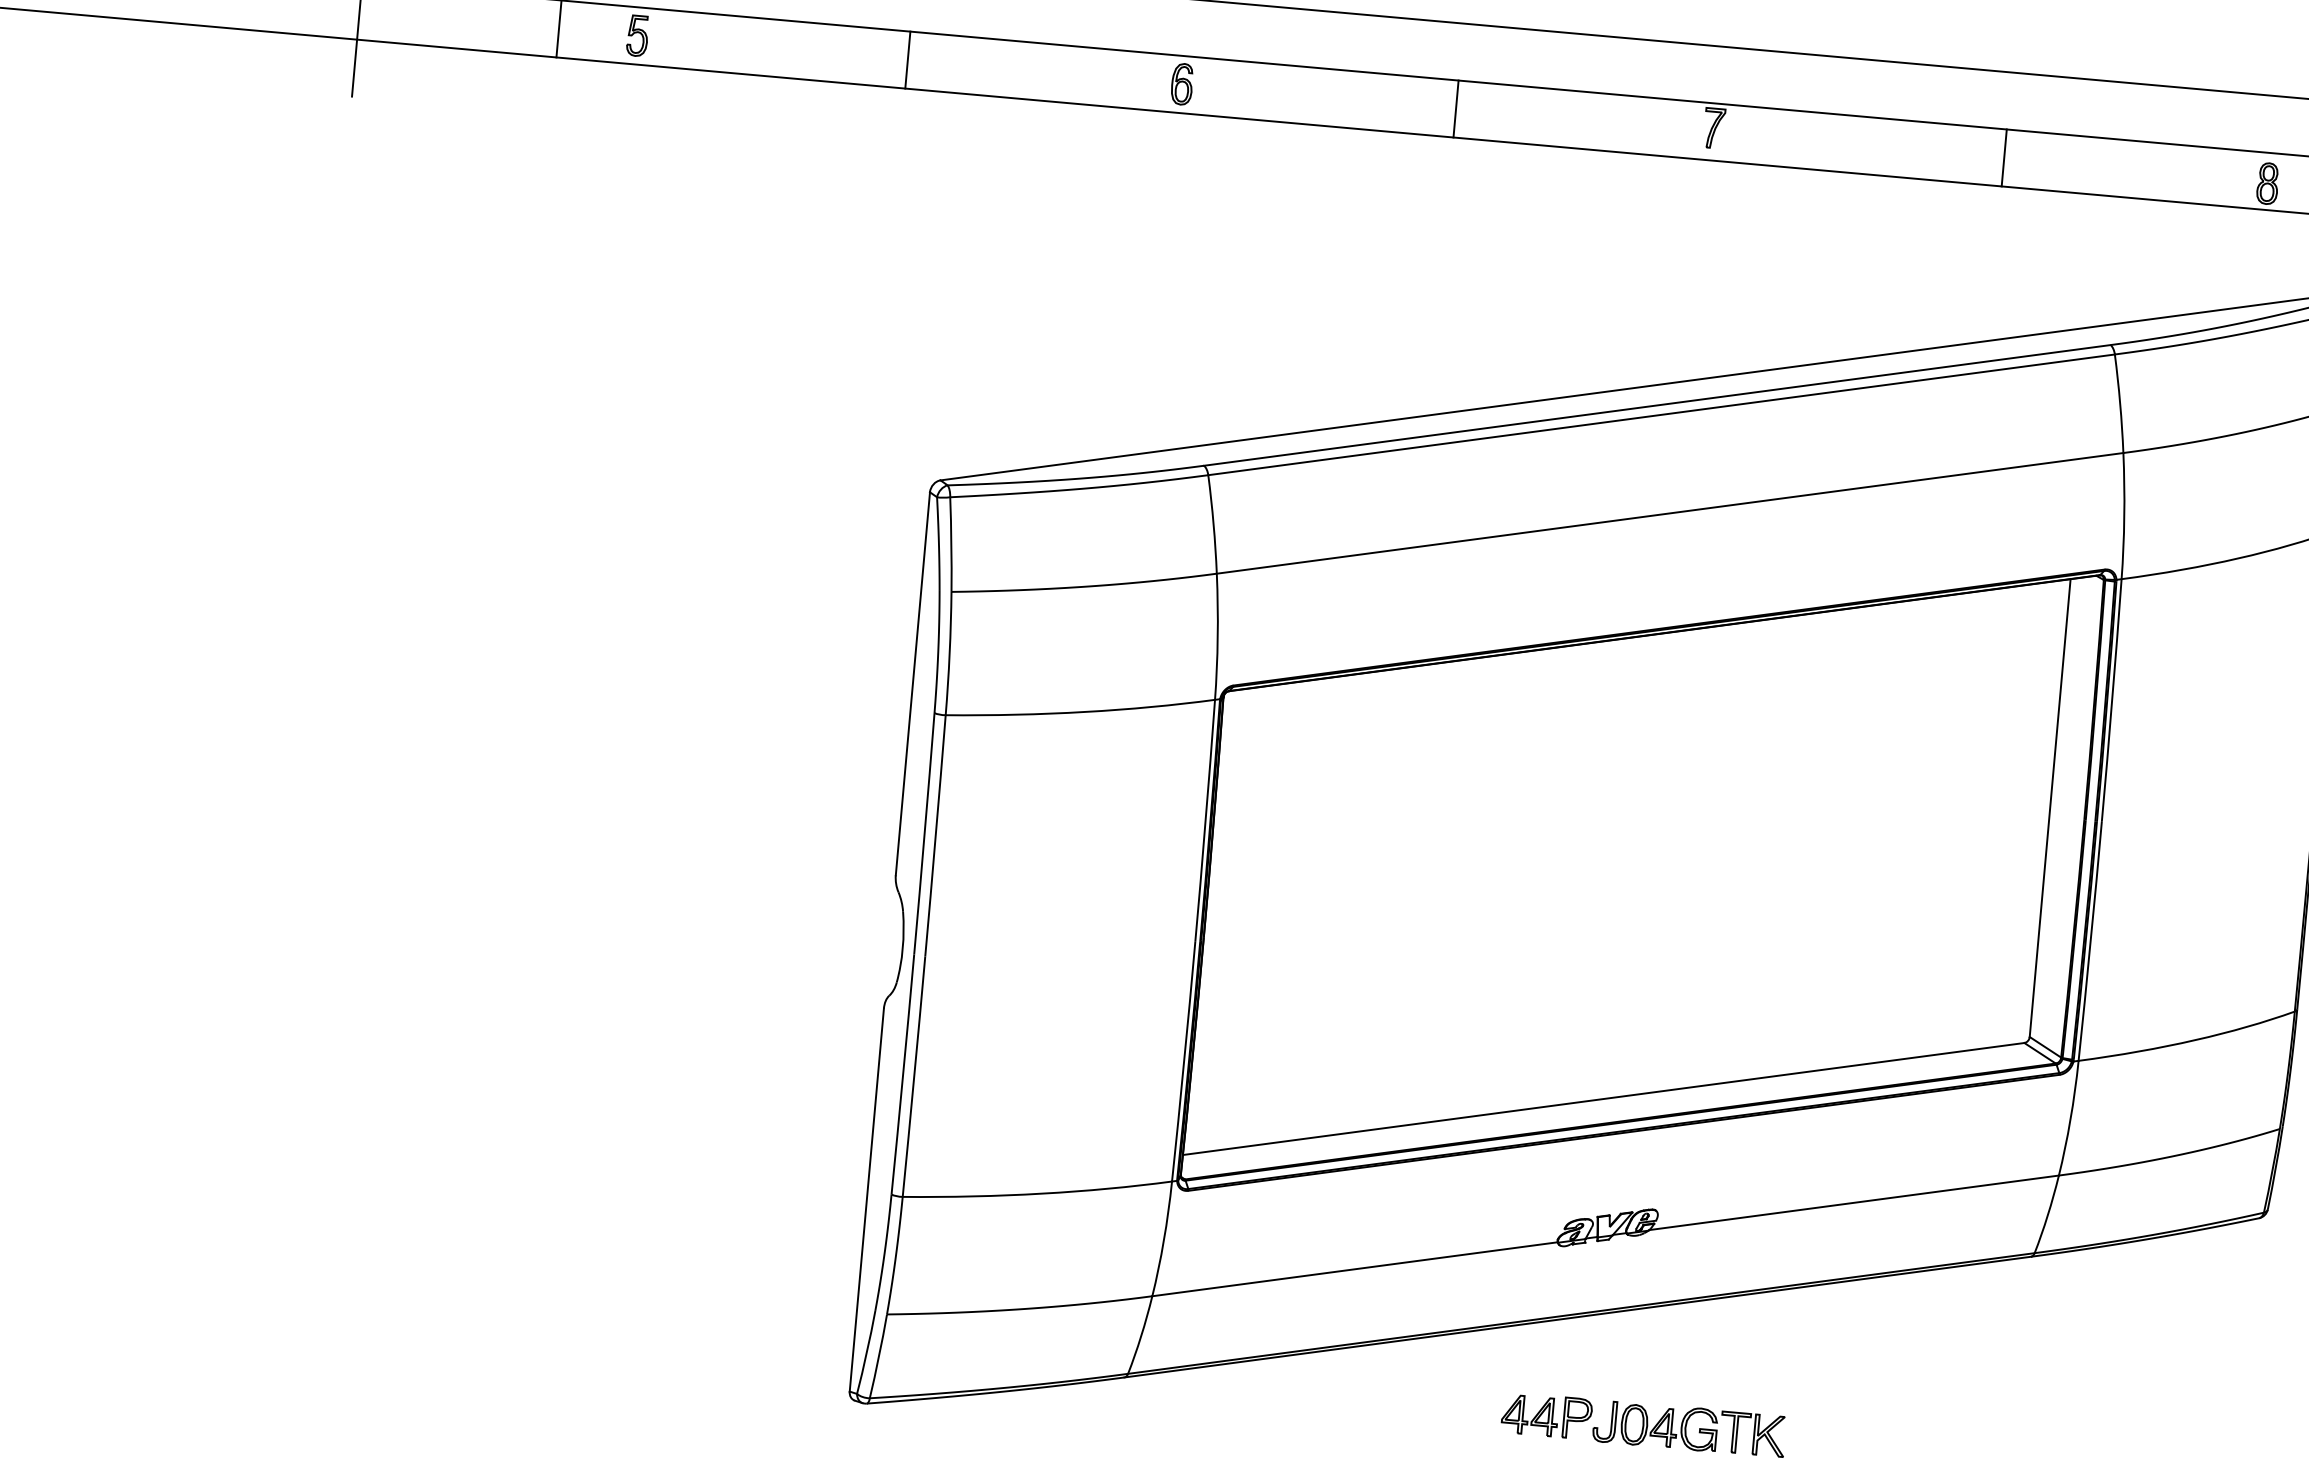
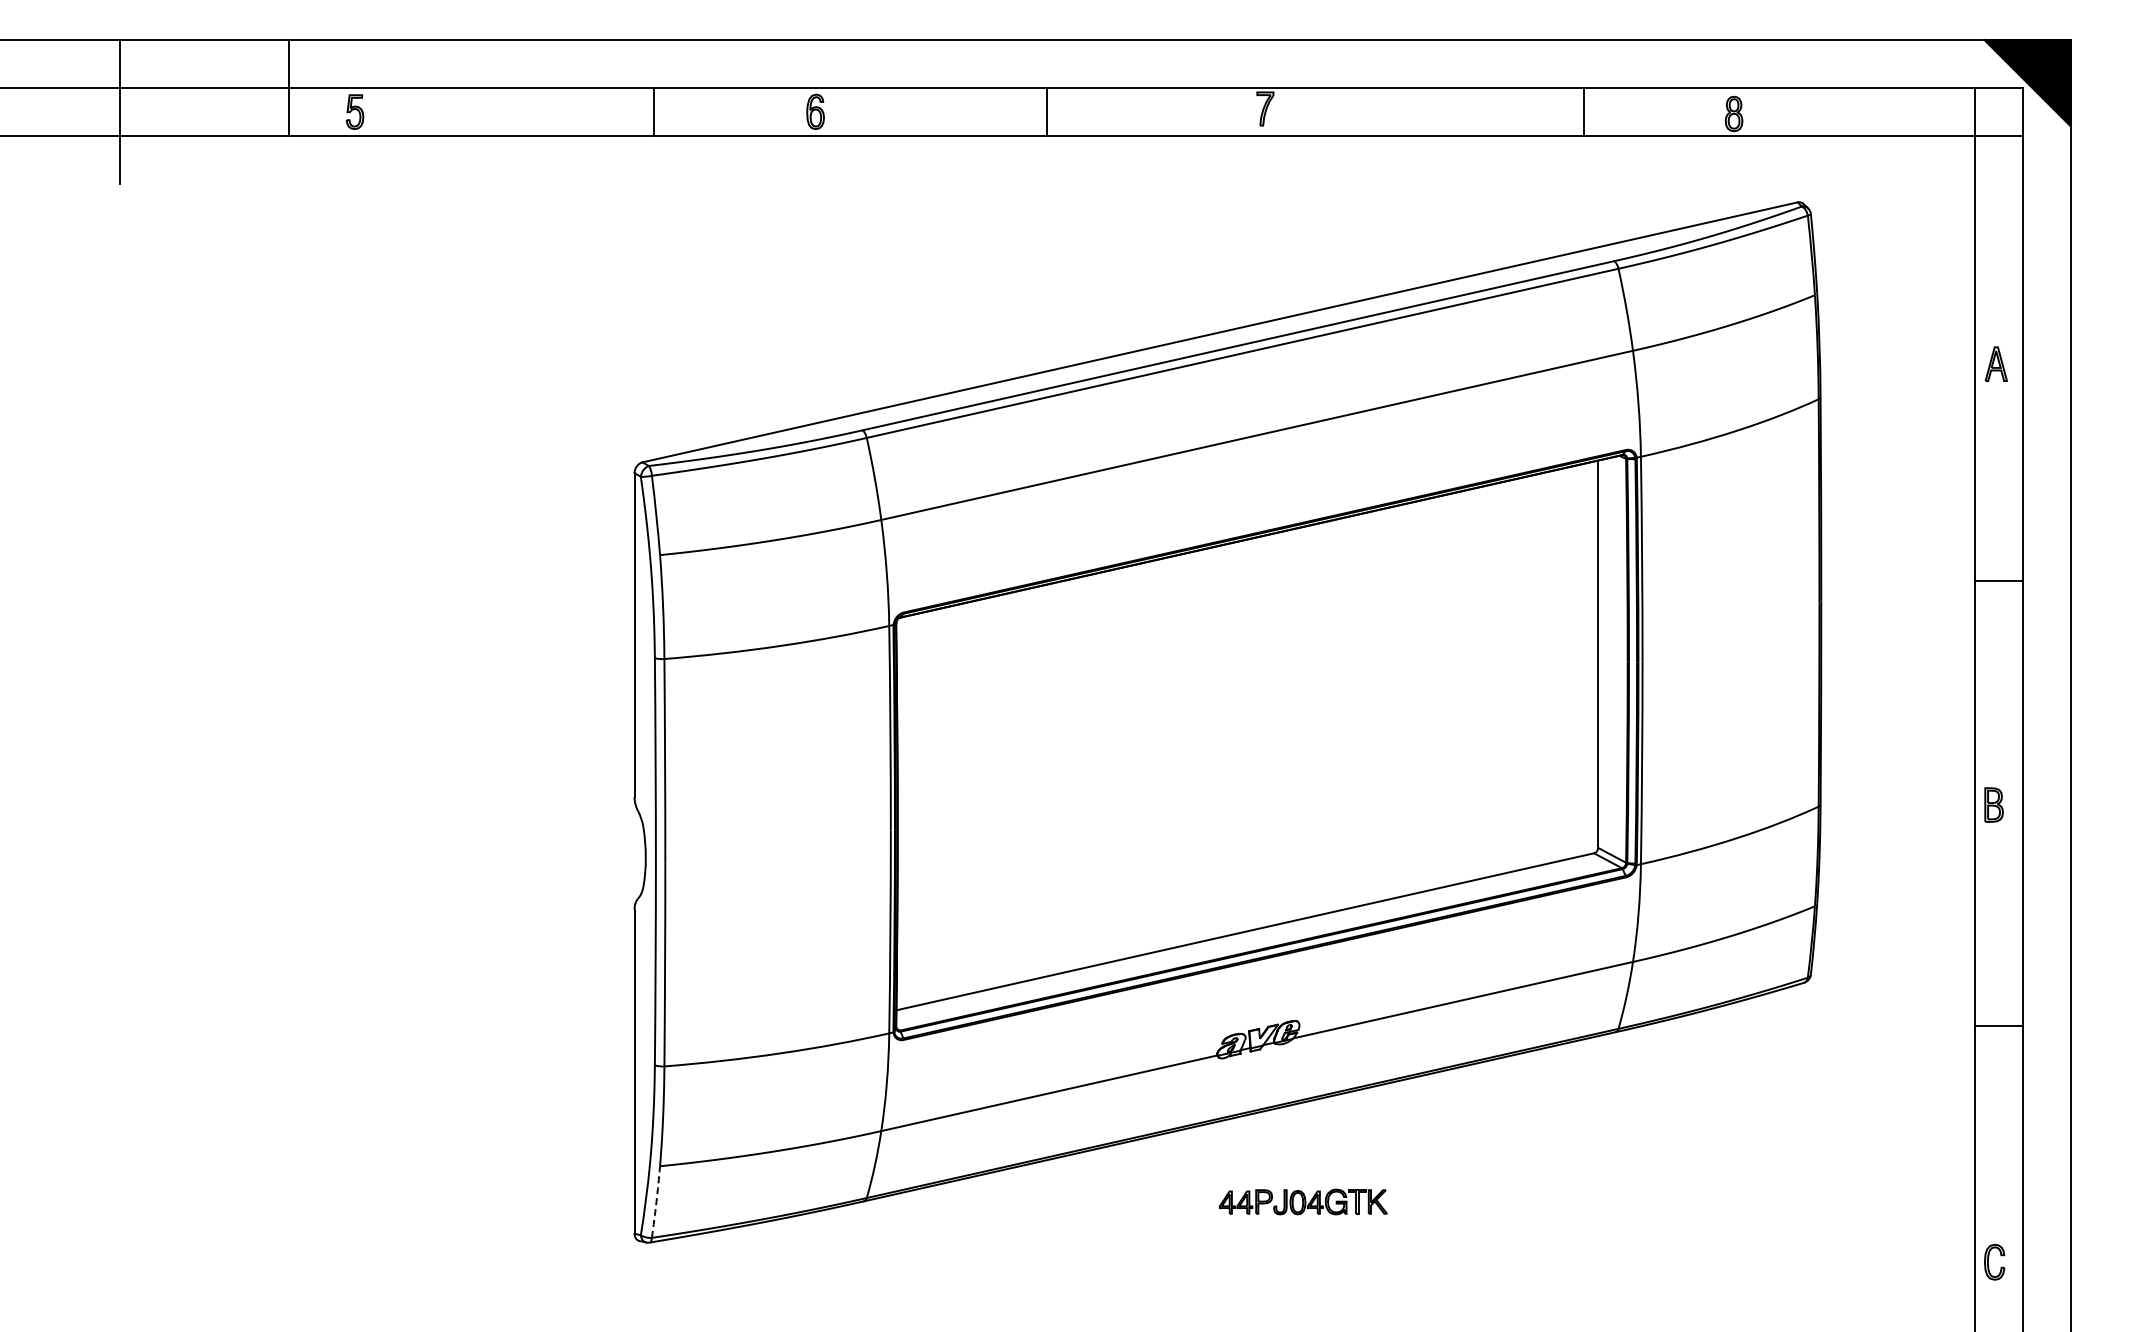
line: (907, 60) -> (653, 112), moved
line: (2003, 158) -> (1583, 112), moved
arc: (878, 1356) -> (656, 1202), solid -> dashed
part: (1644, 1424) -> (1303, 1201), size x0.7

